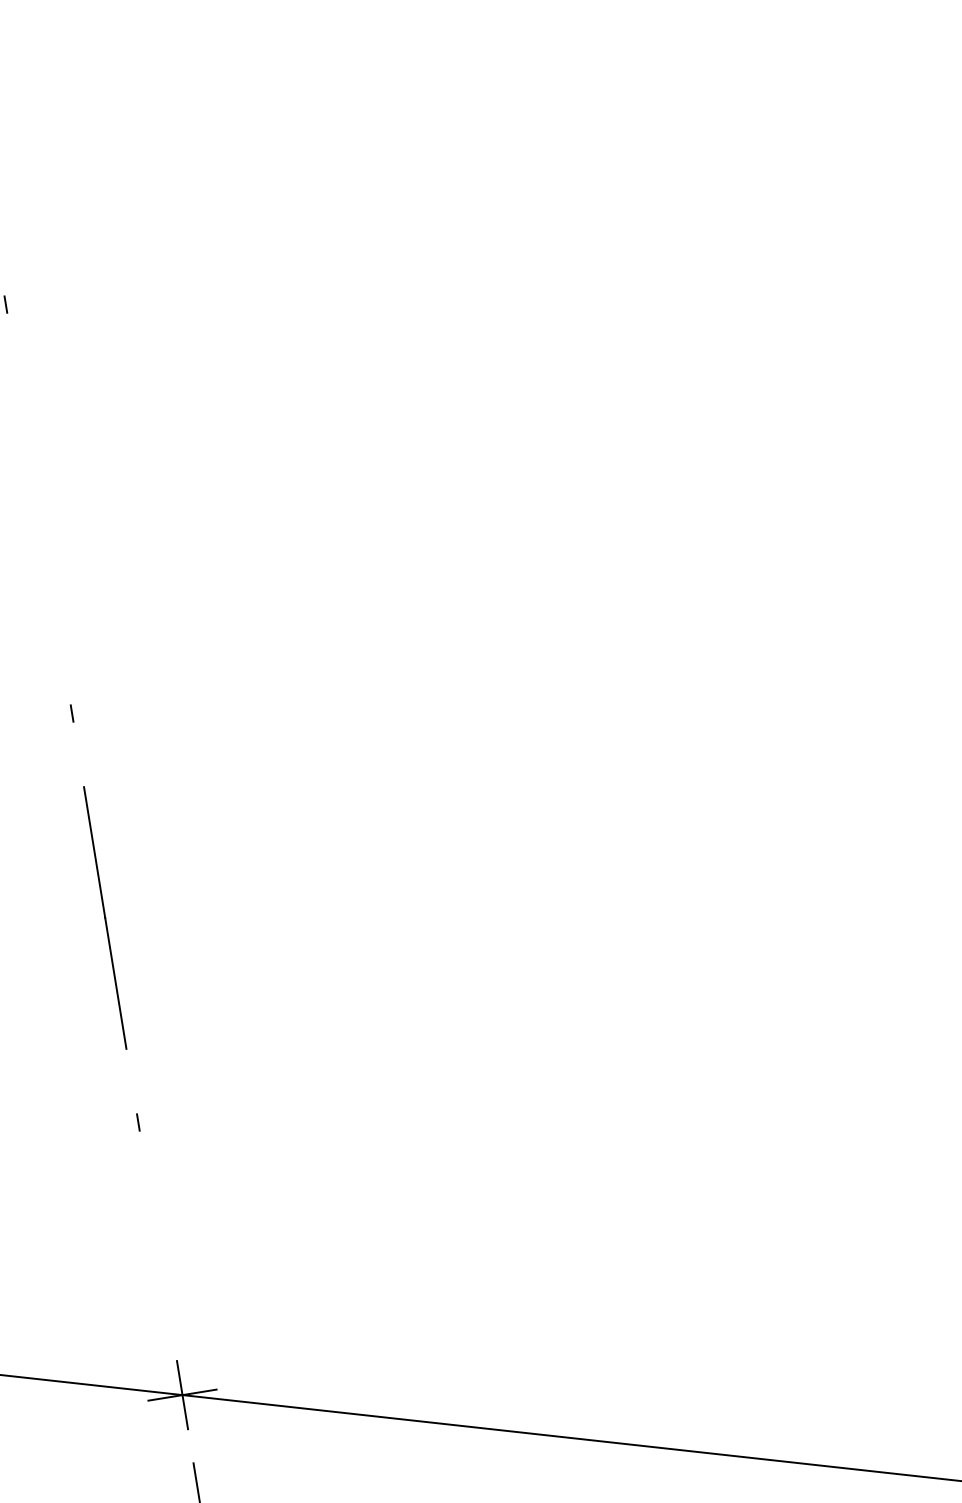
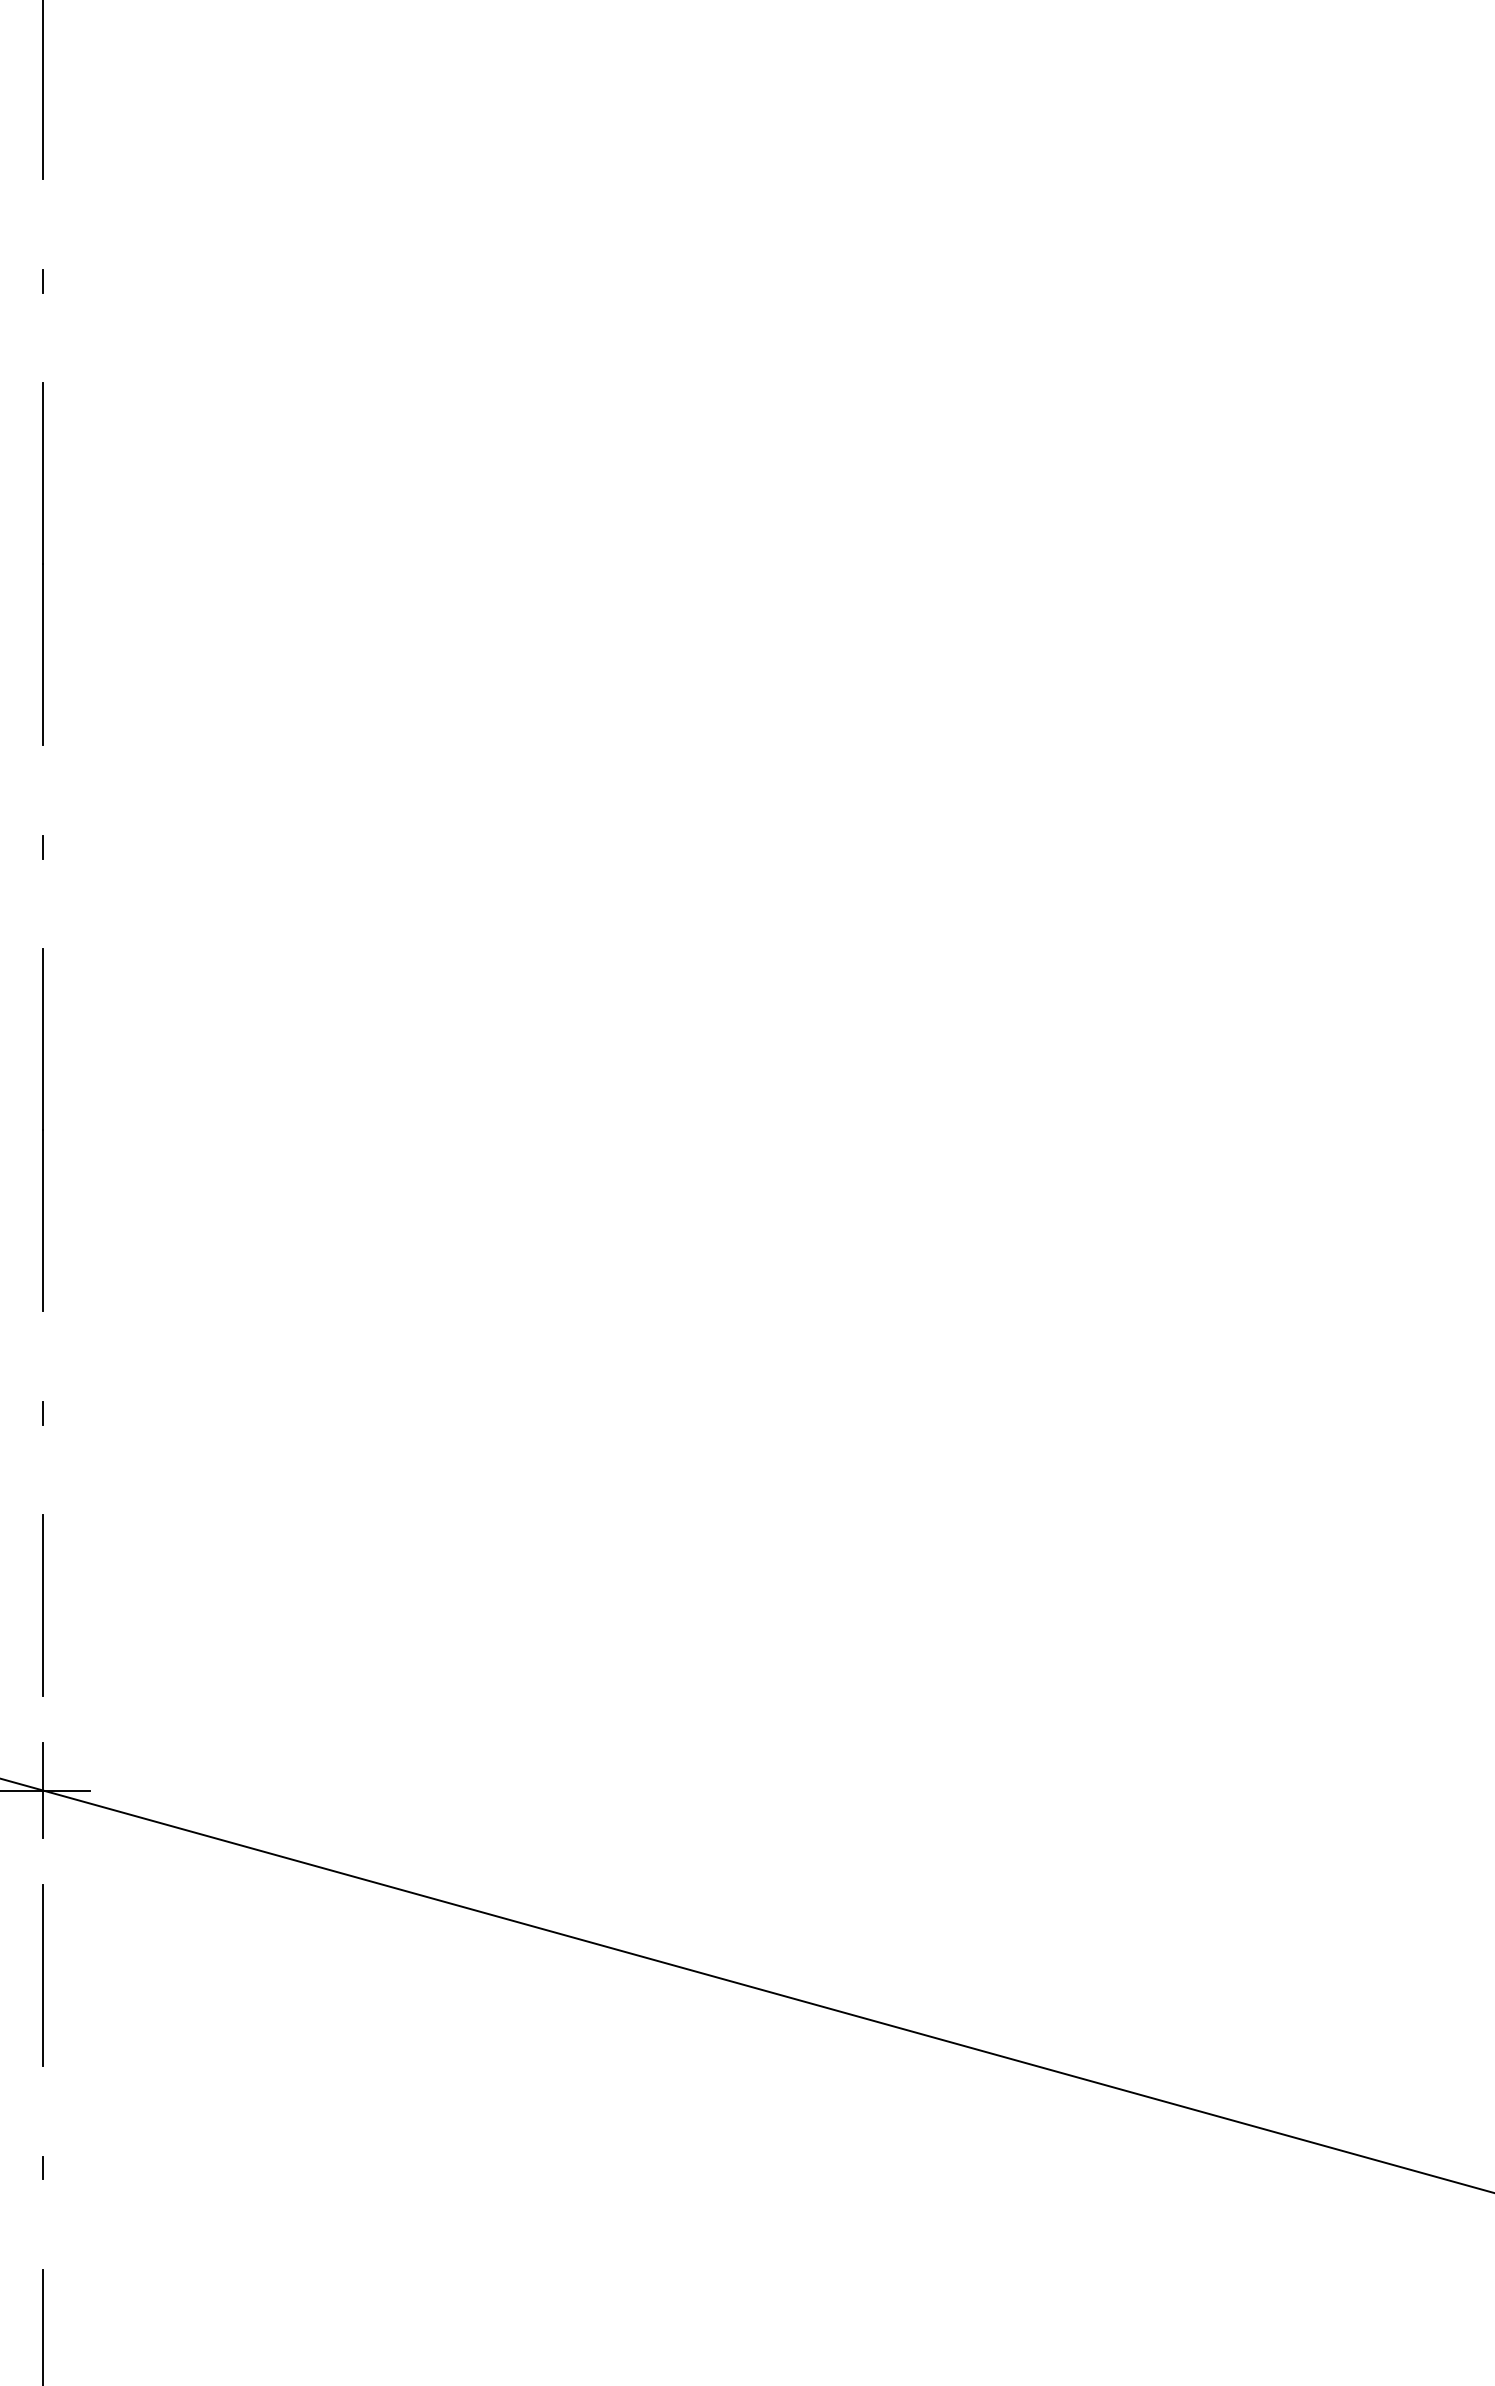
line: (38, 508) -> (42, 563), added
line: (161, 1261) -> (43, 1605), added

